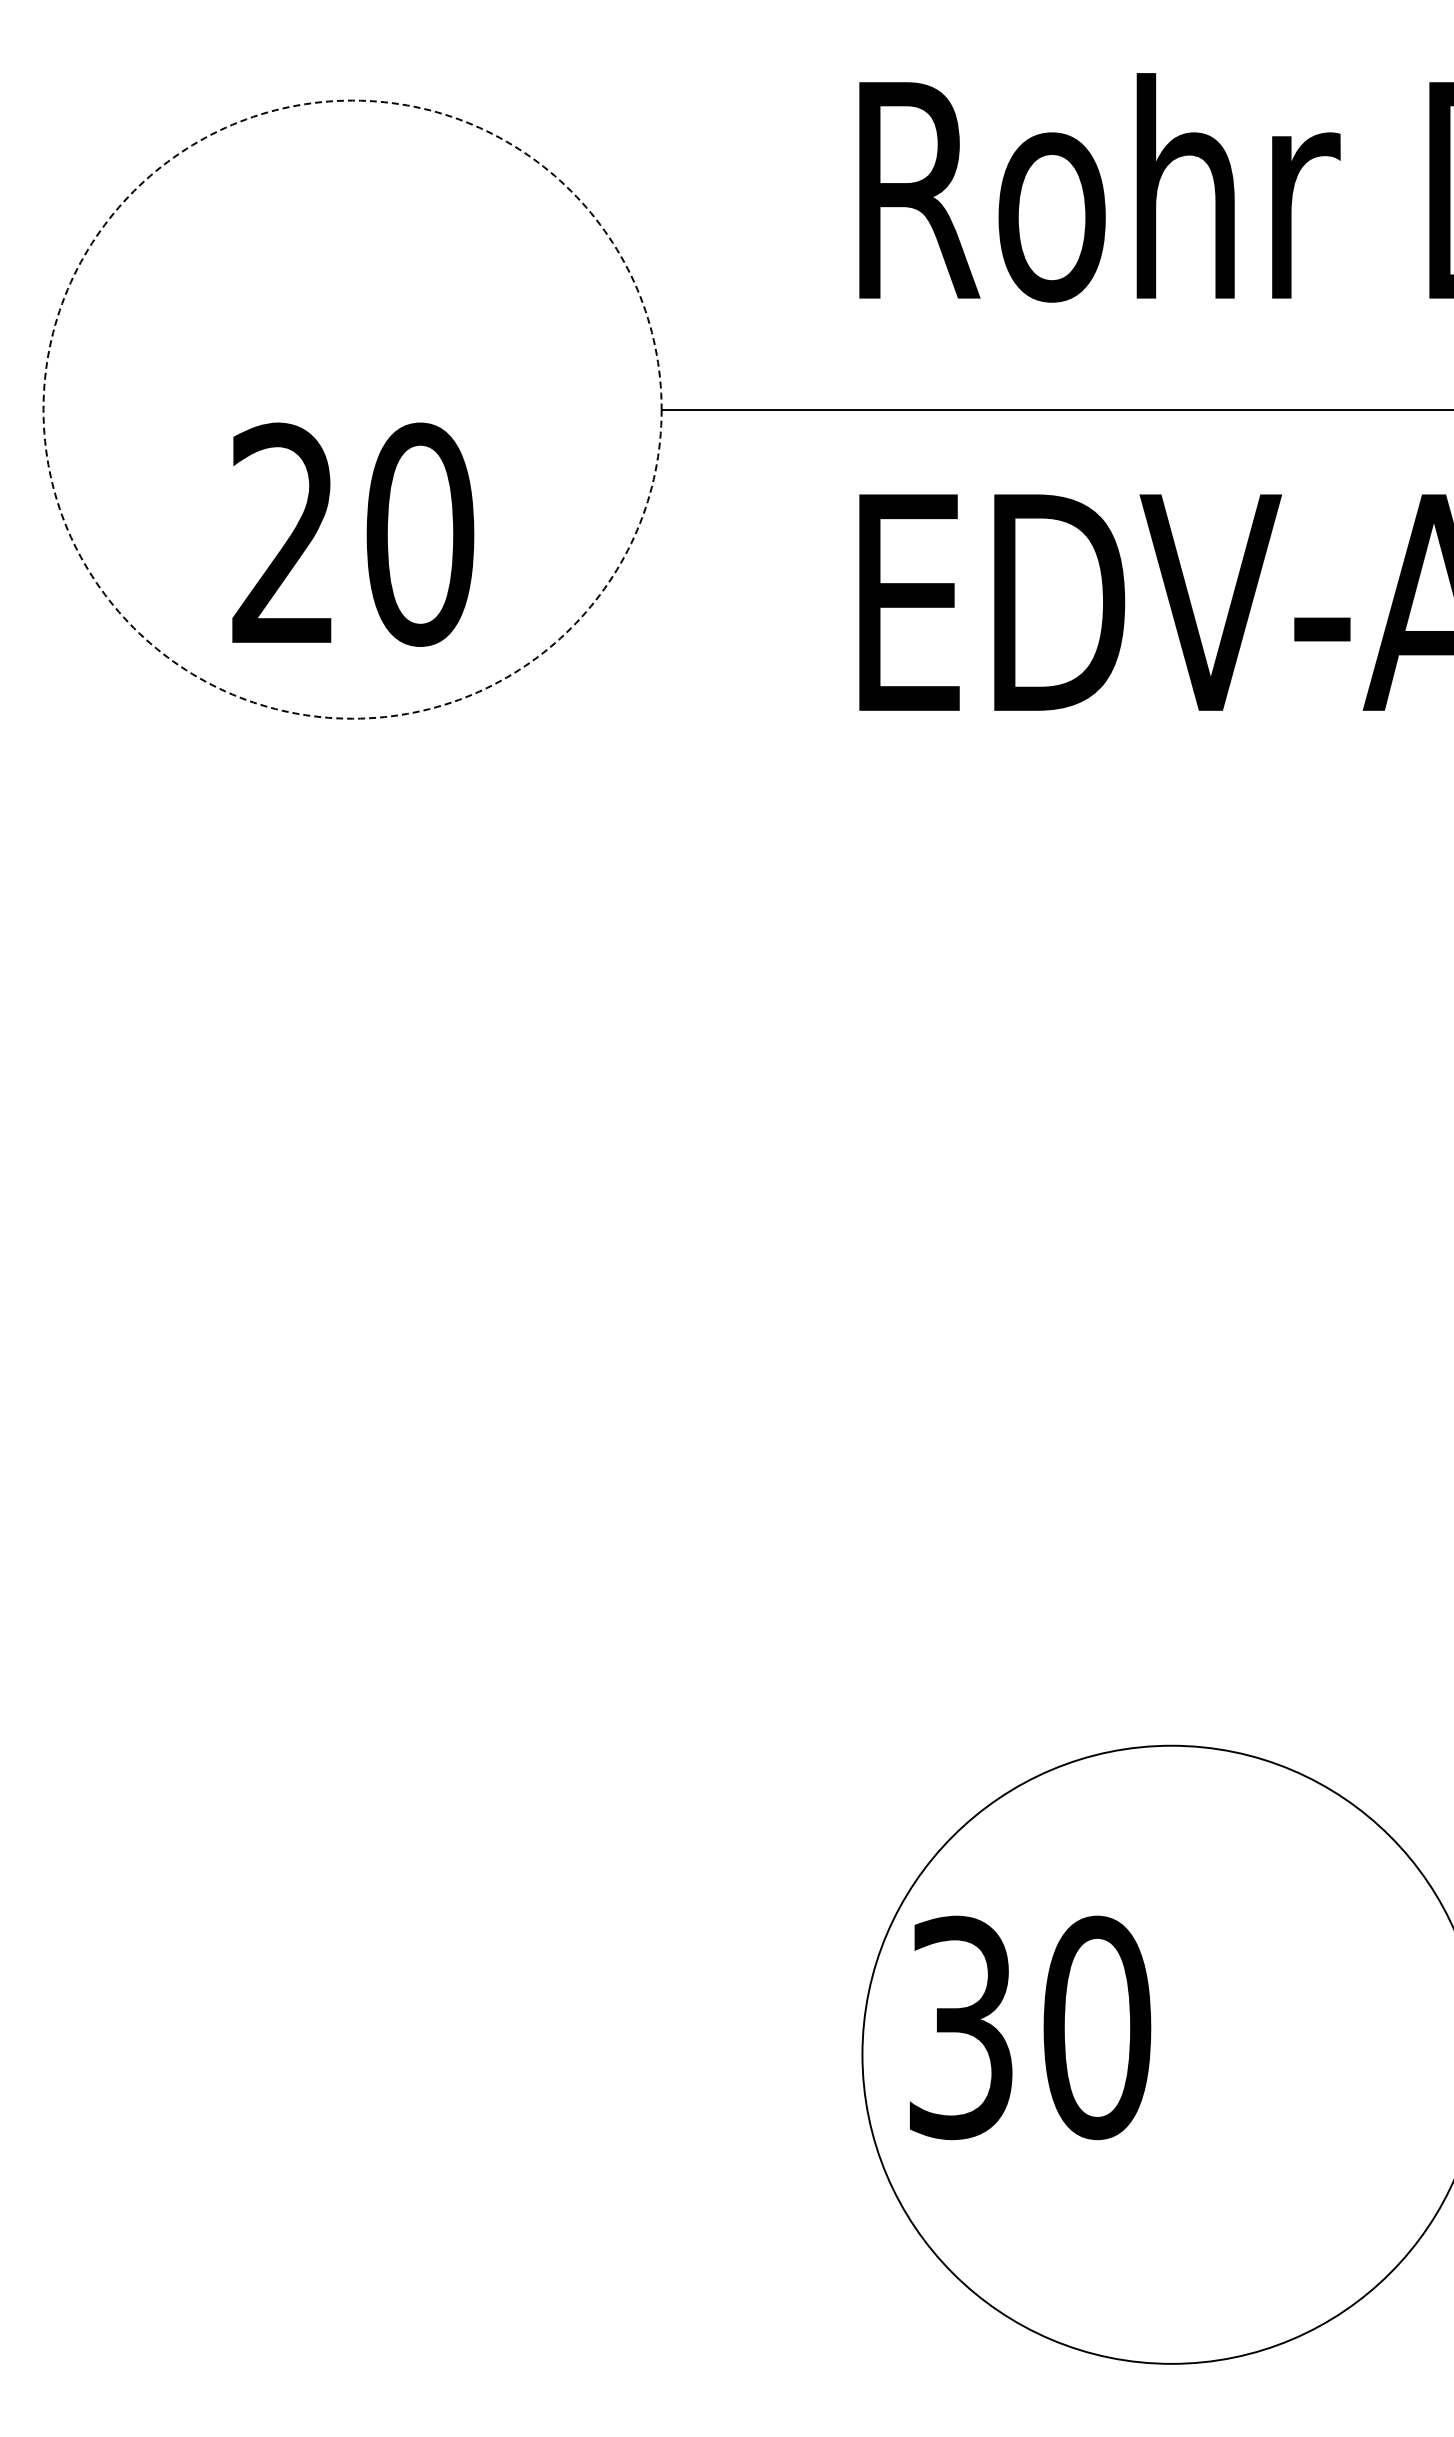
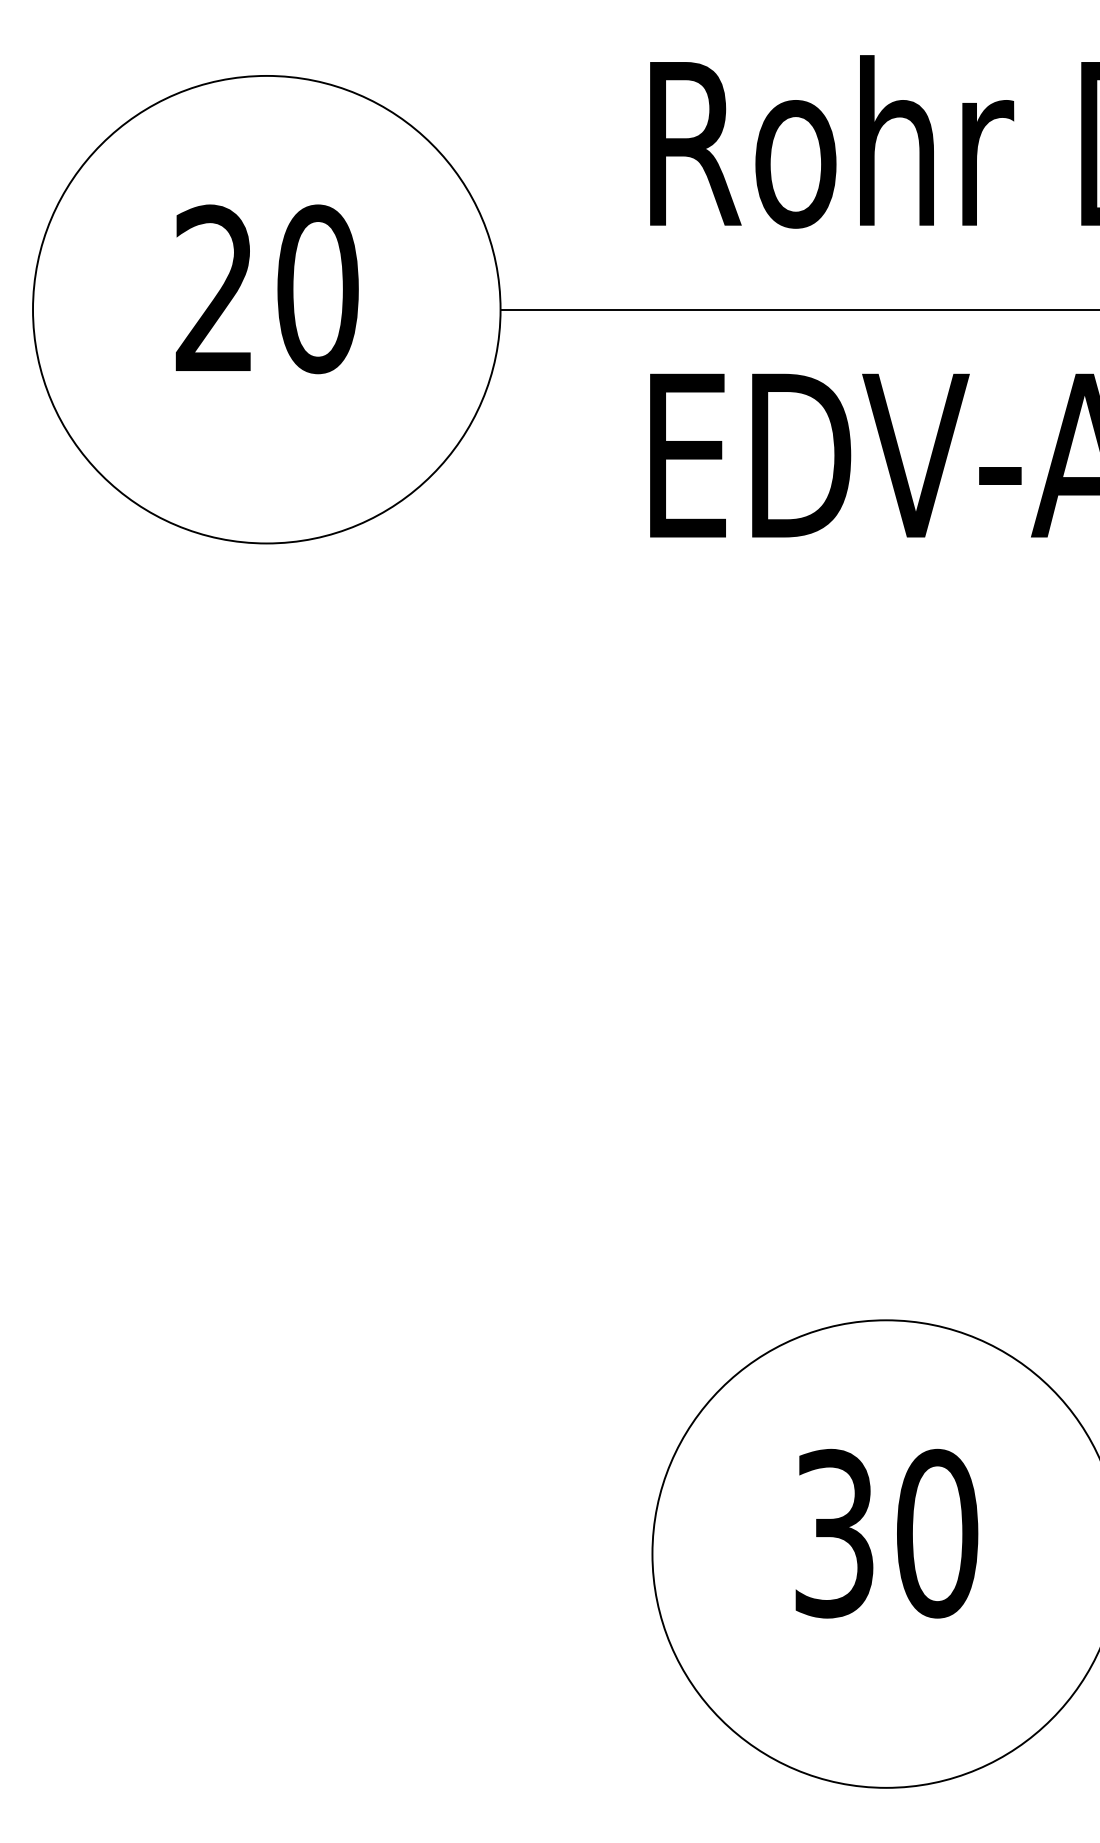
circle: (352, 409) -> (266, 309), dashed -> solid
text: (353, 534) -> (267, 289), moved
text: (1030, 2027) -> (886, 1533), moved

